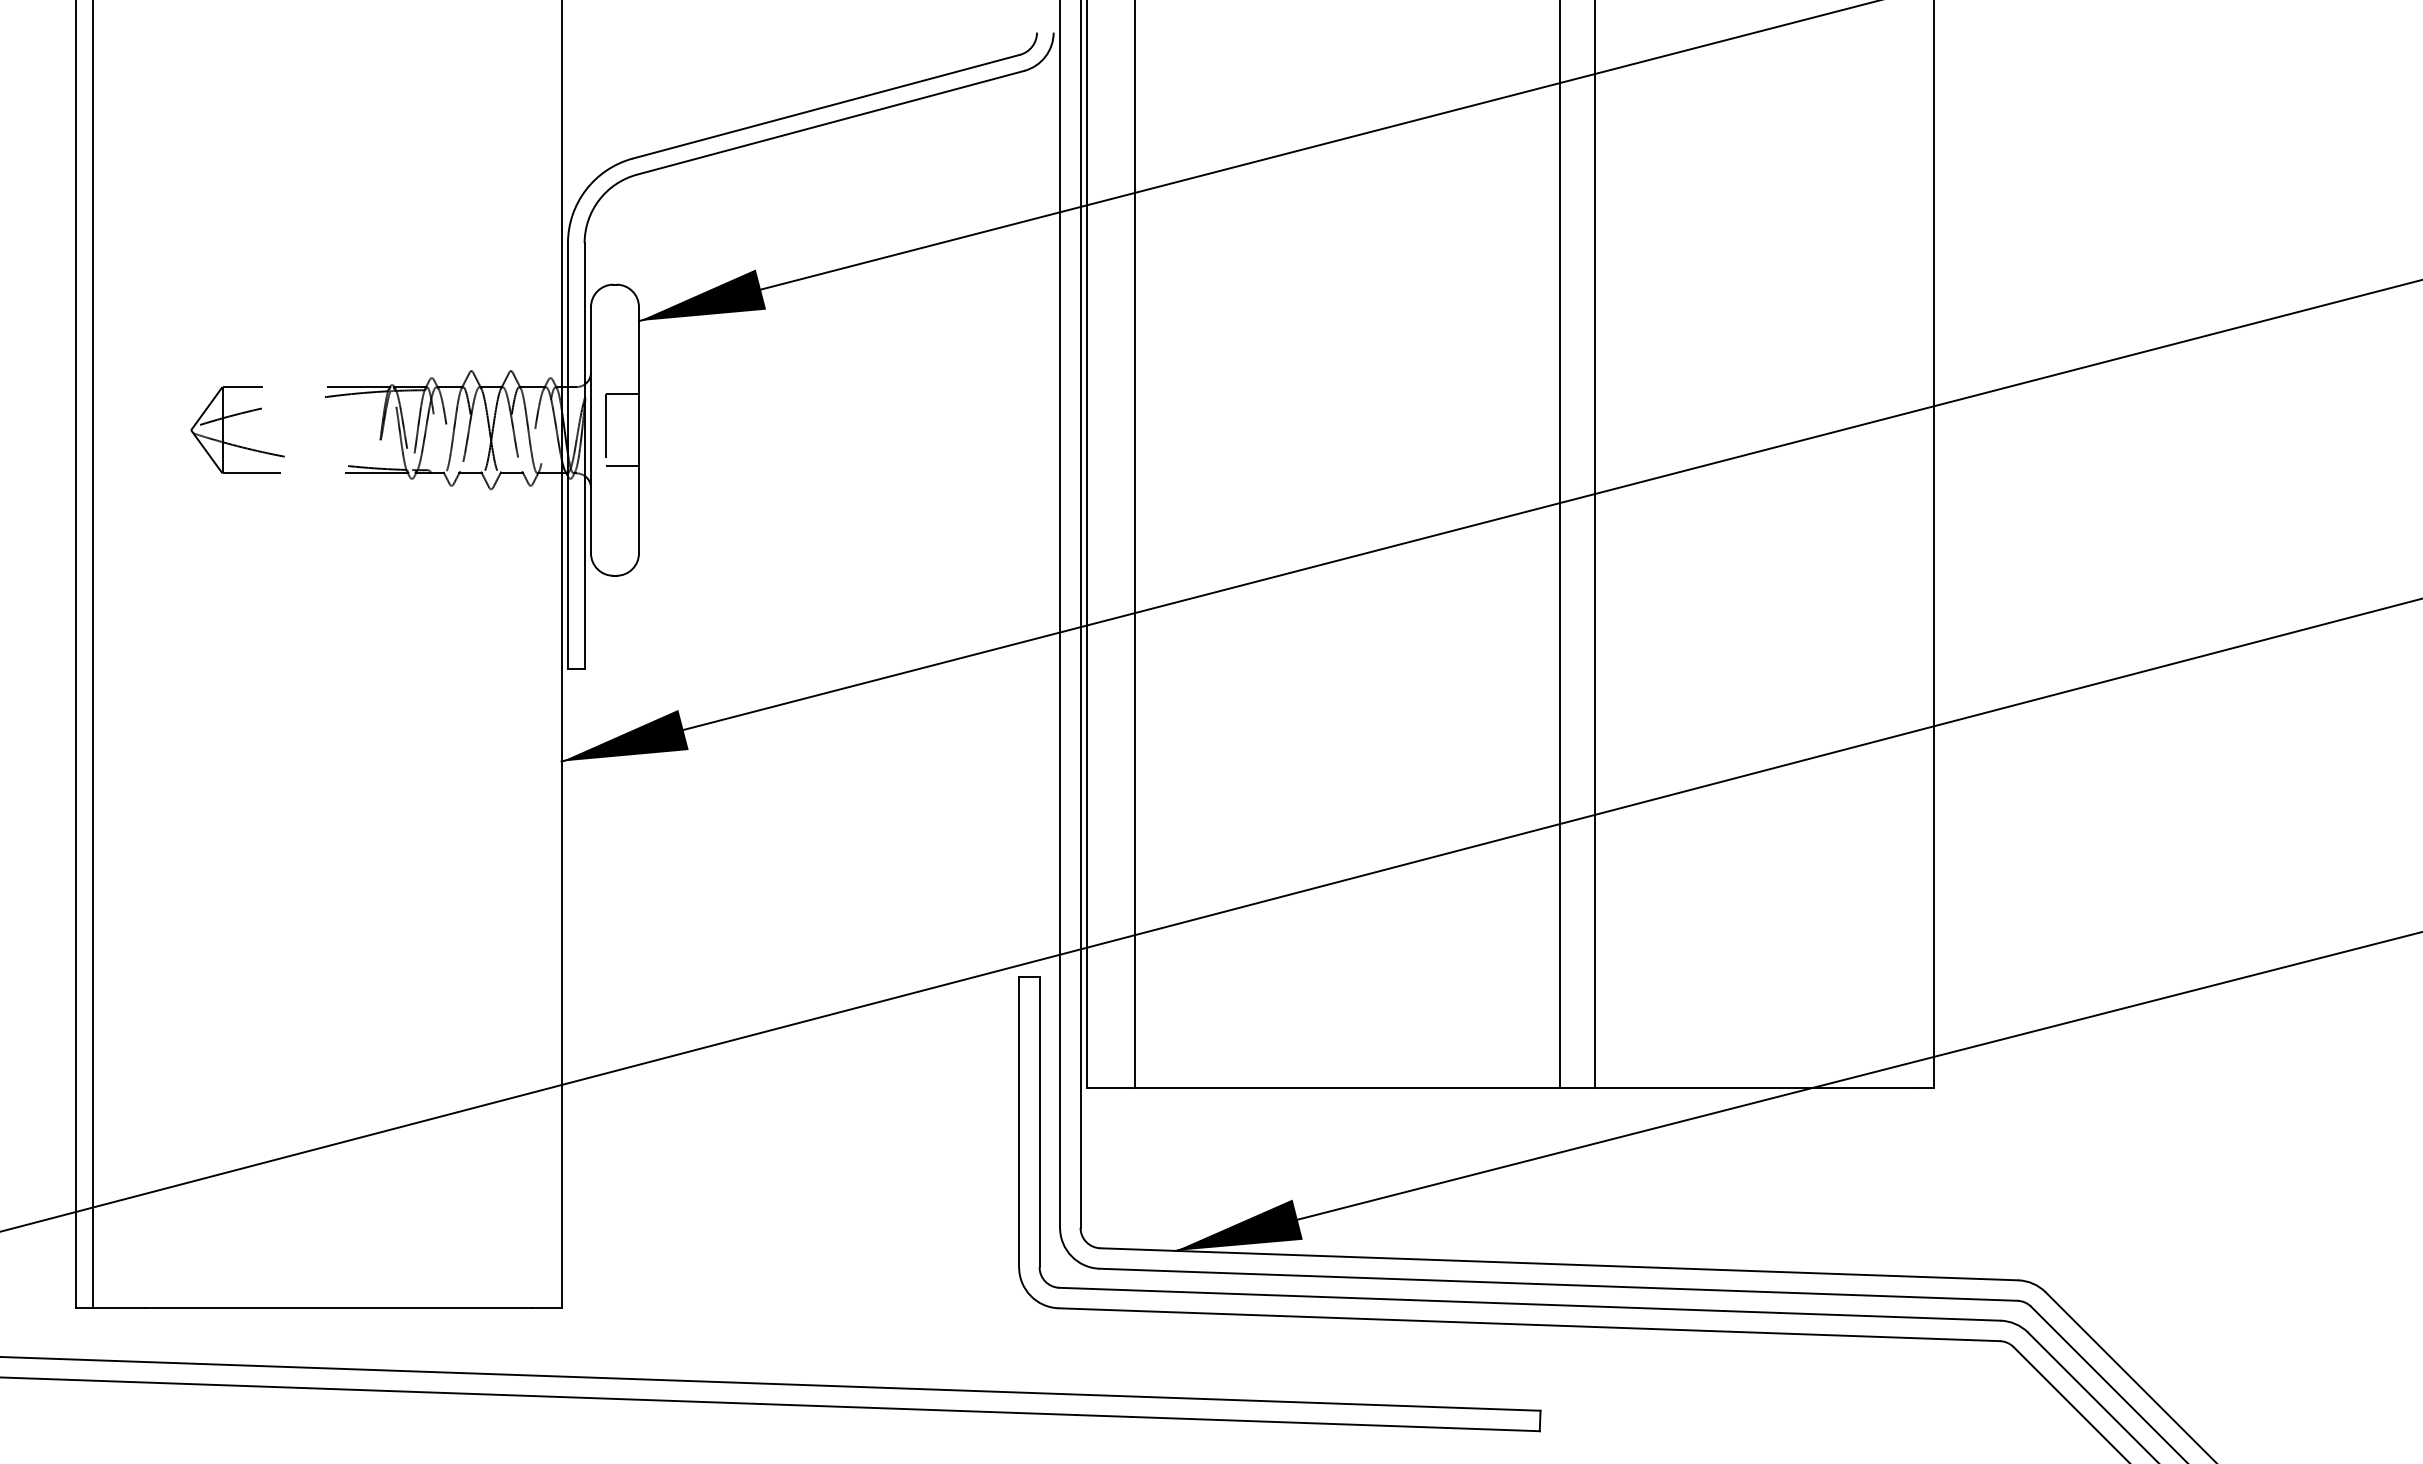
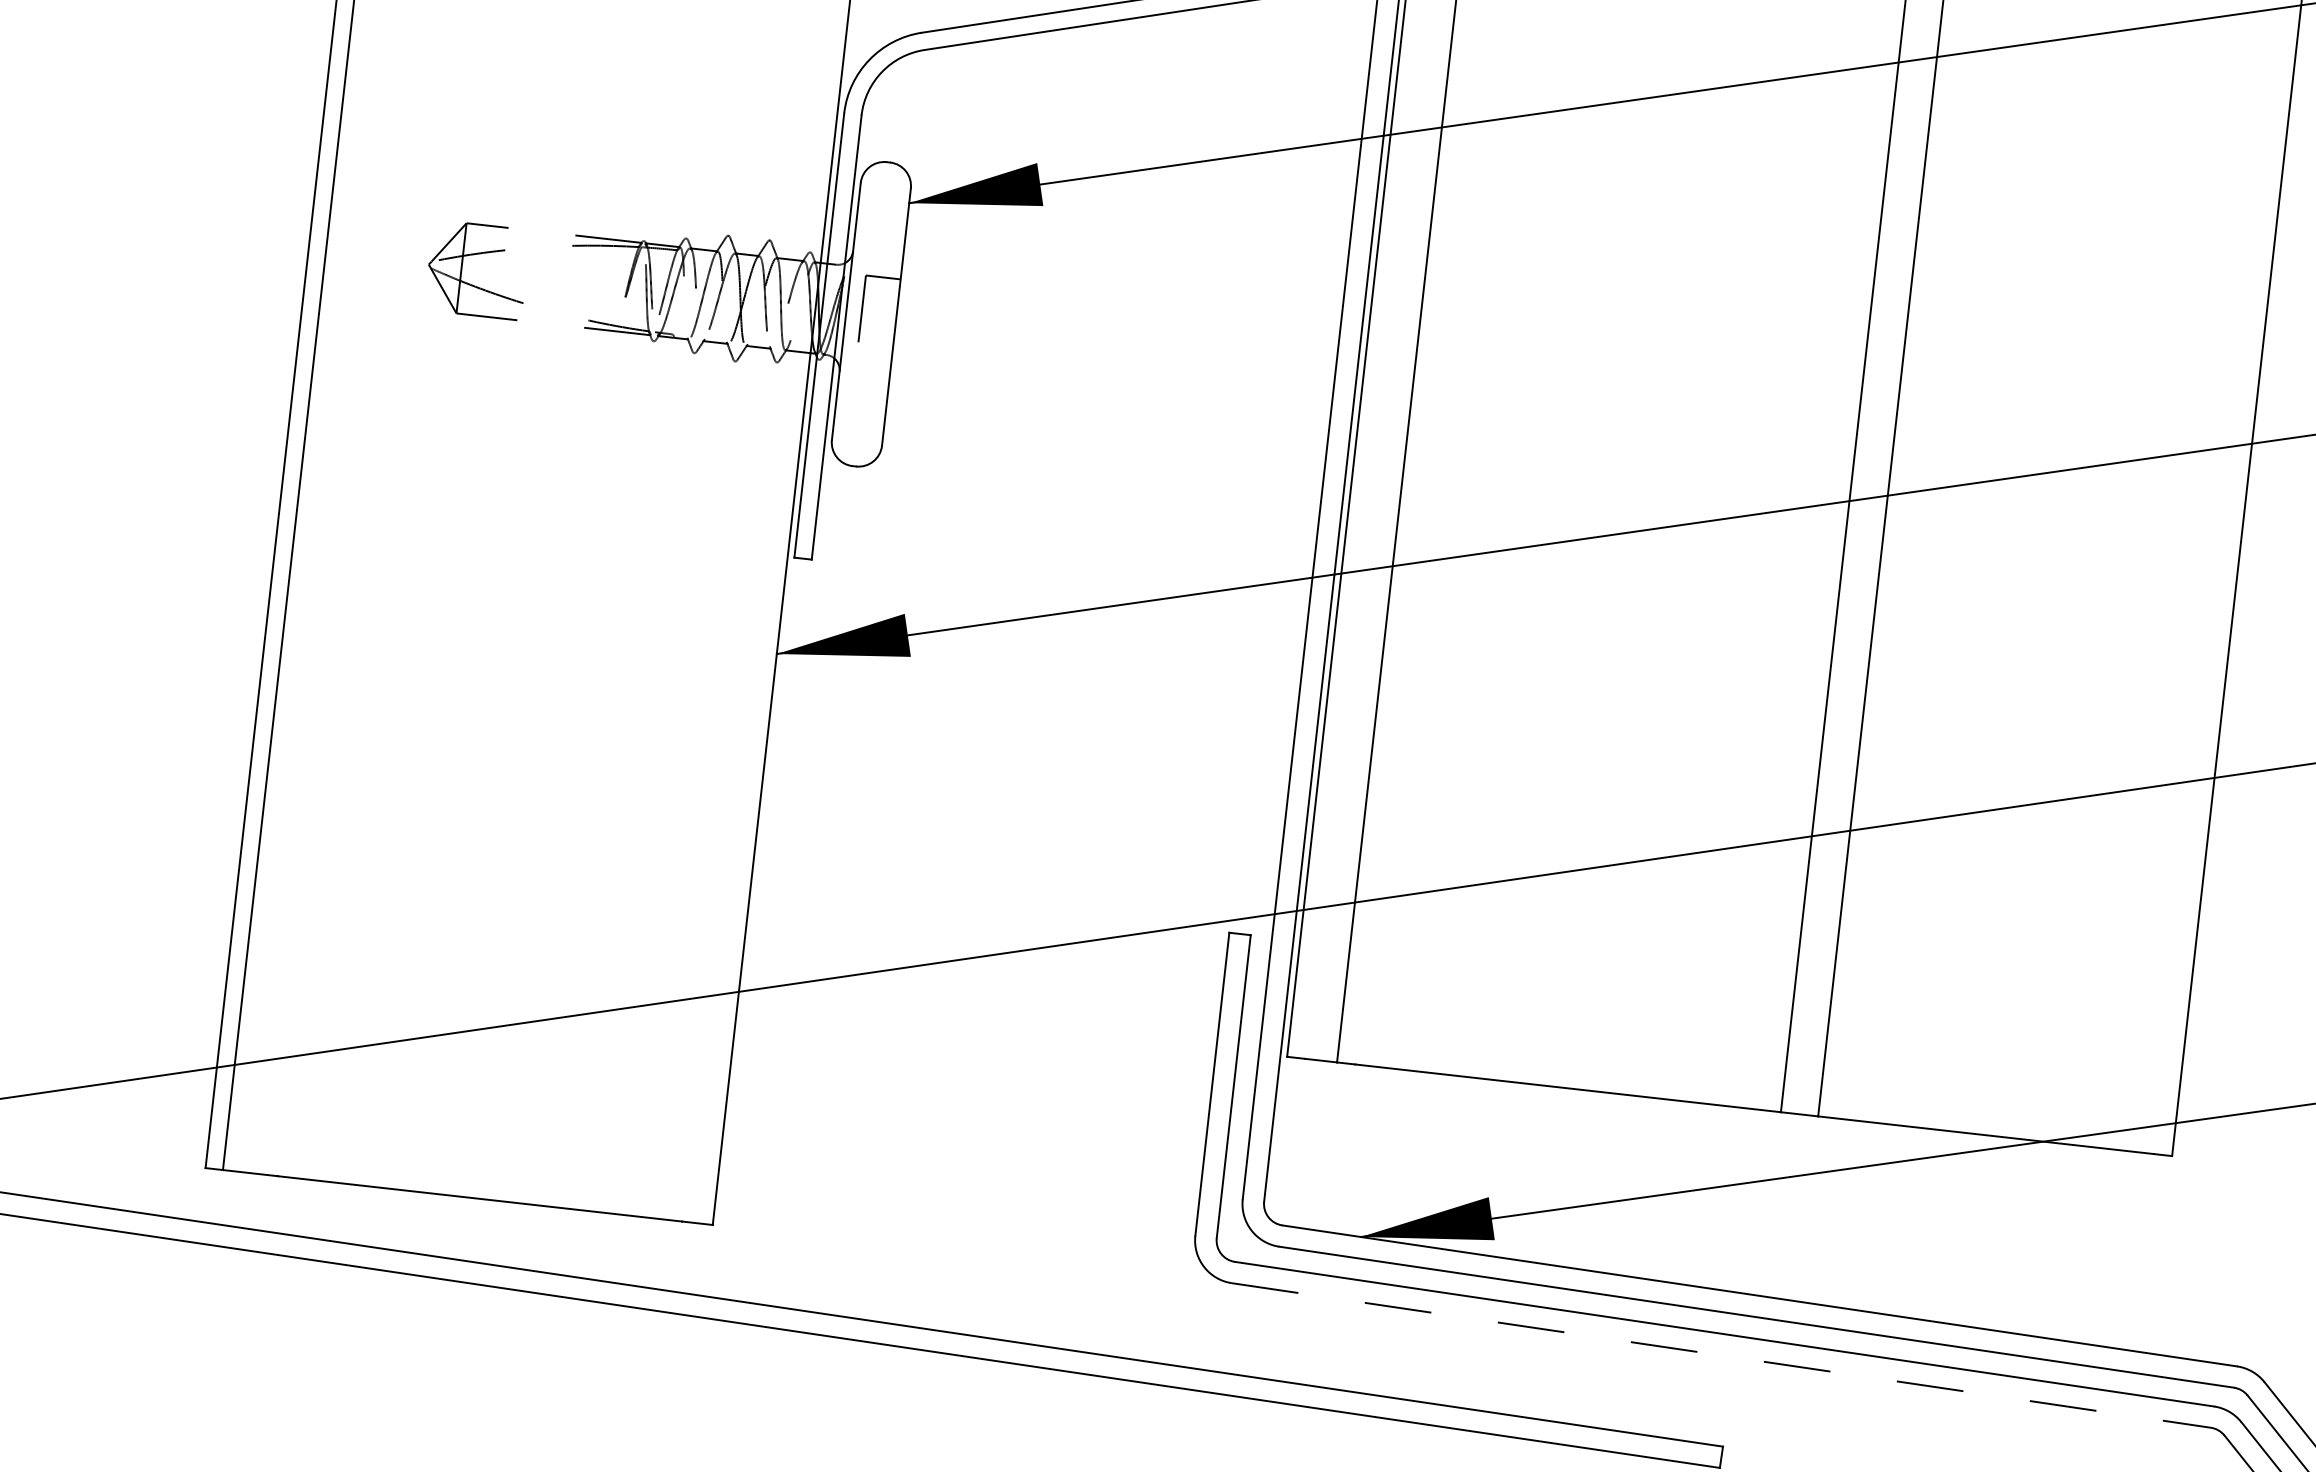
line: (621, 466) -> (873, 352), removed
line: (1529, 1324) -> (1721, 1355), solid -> dashed

